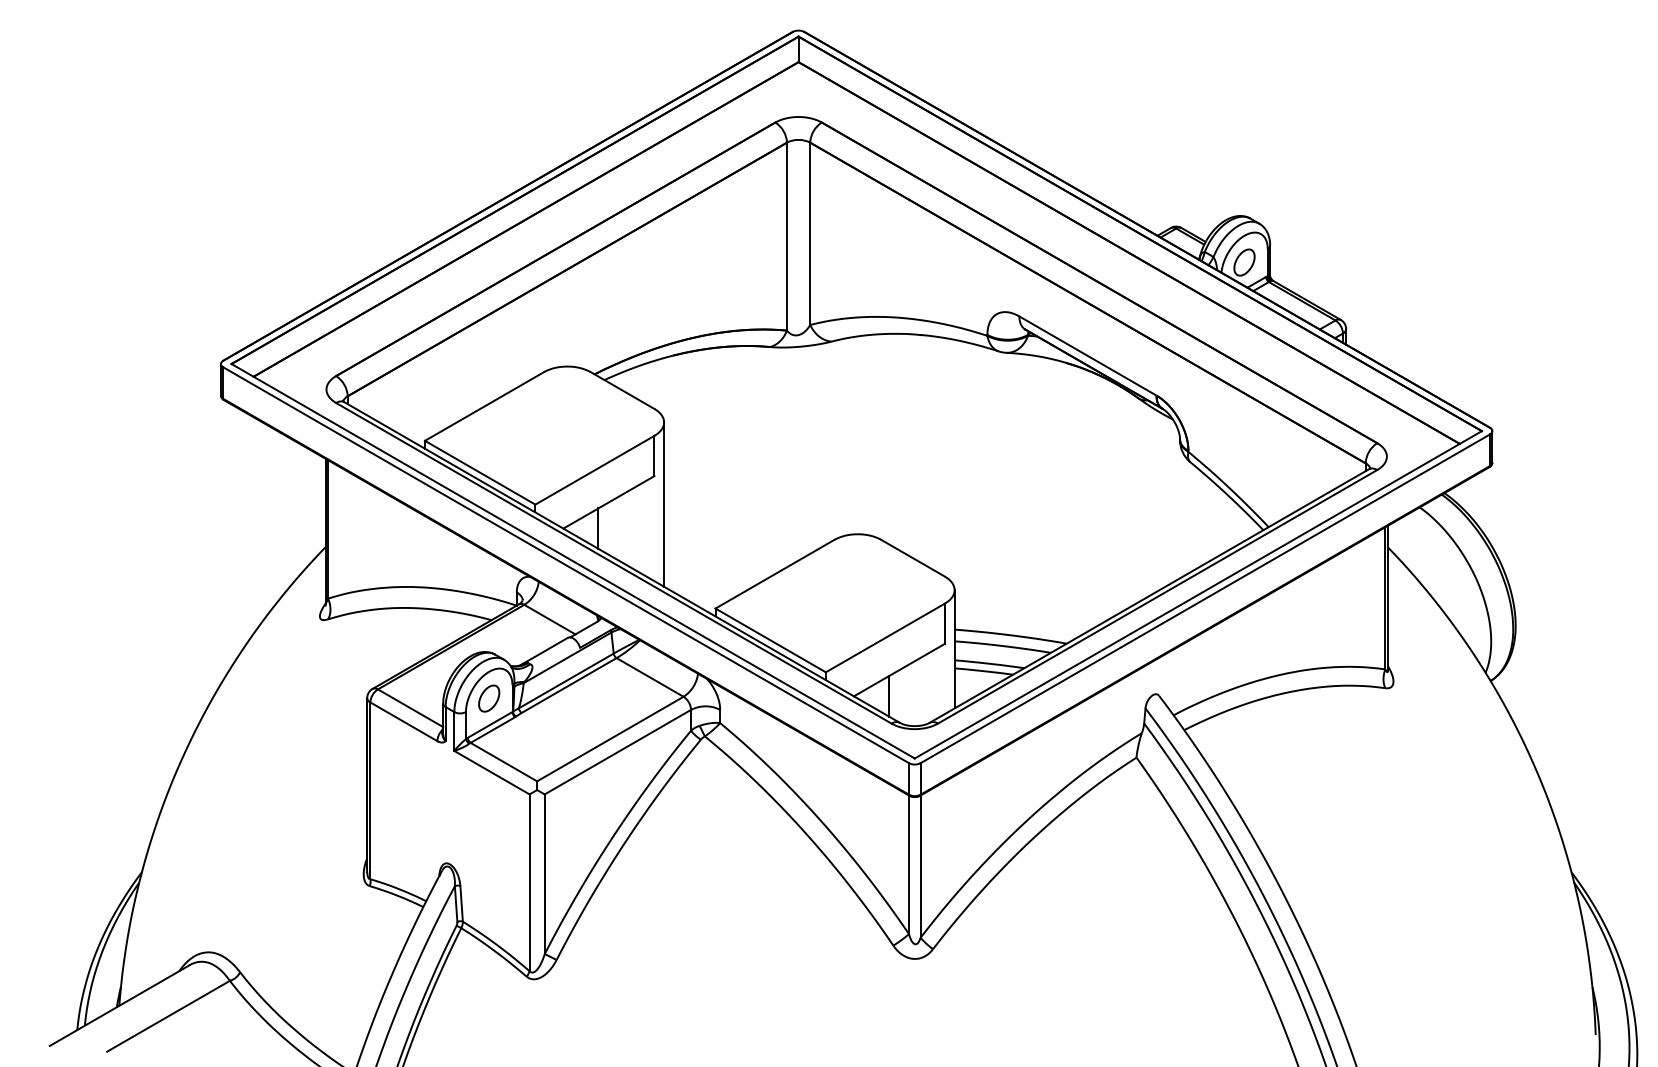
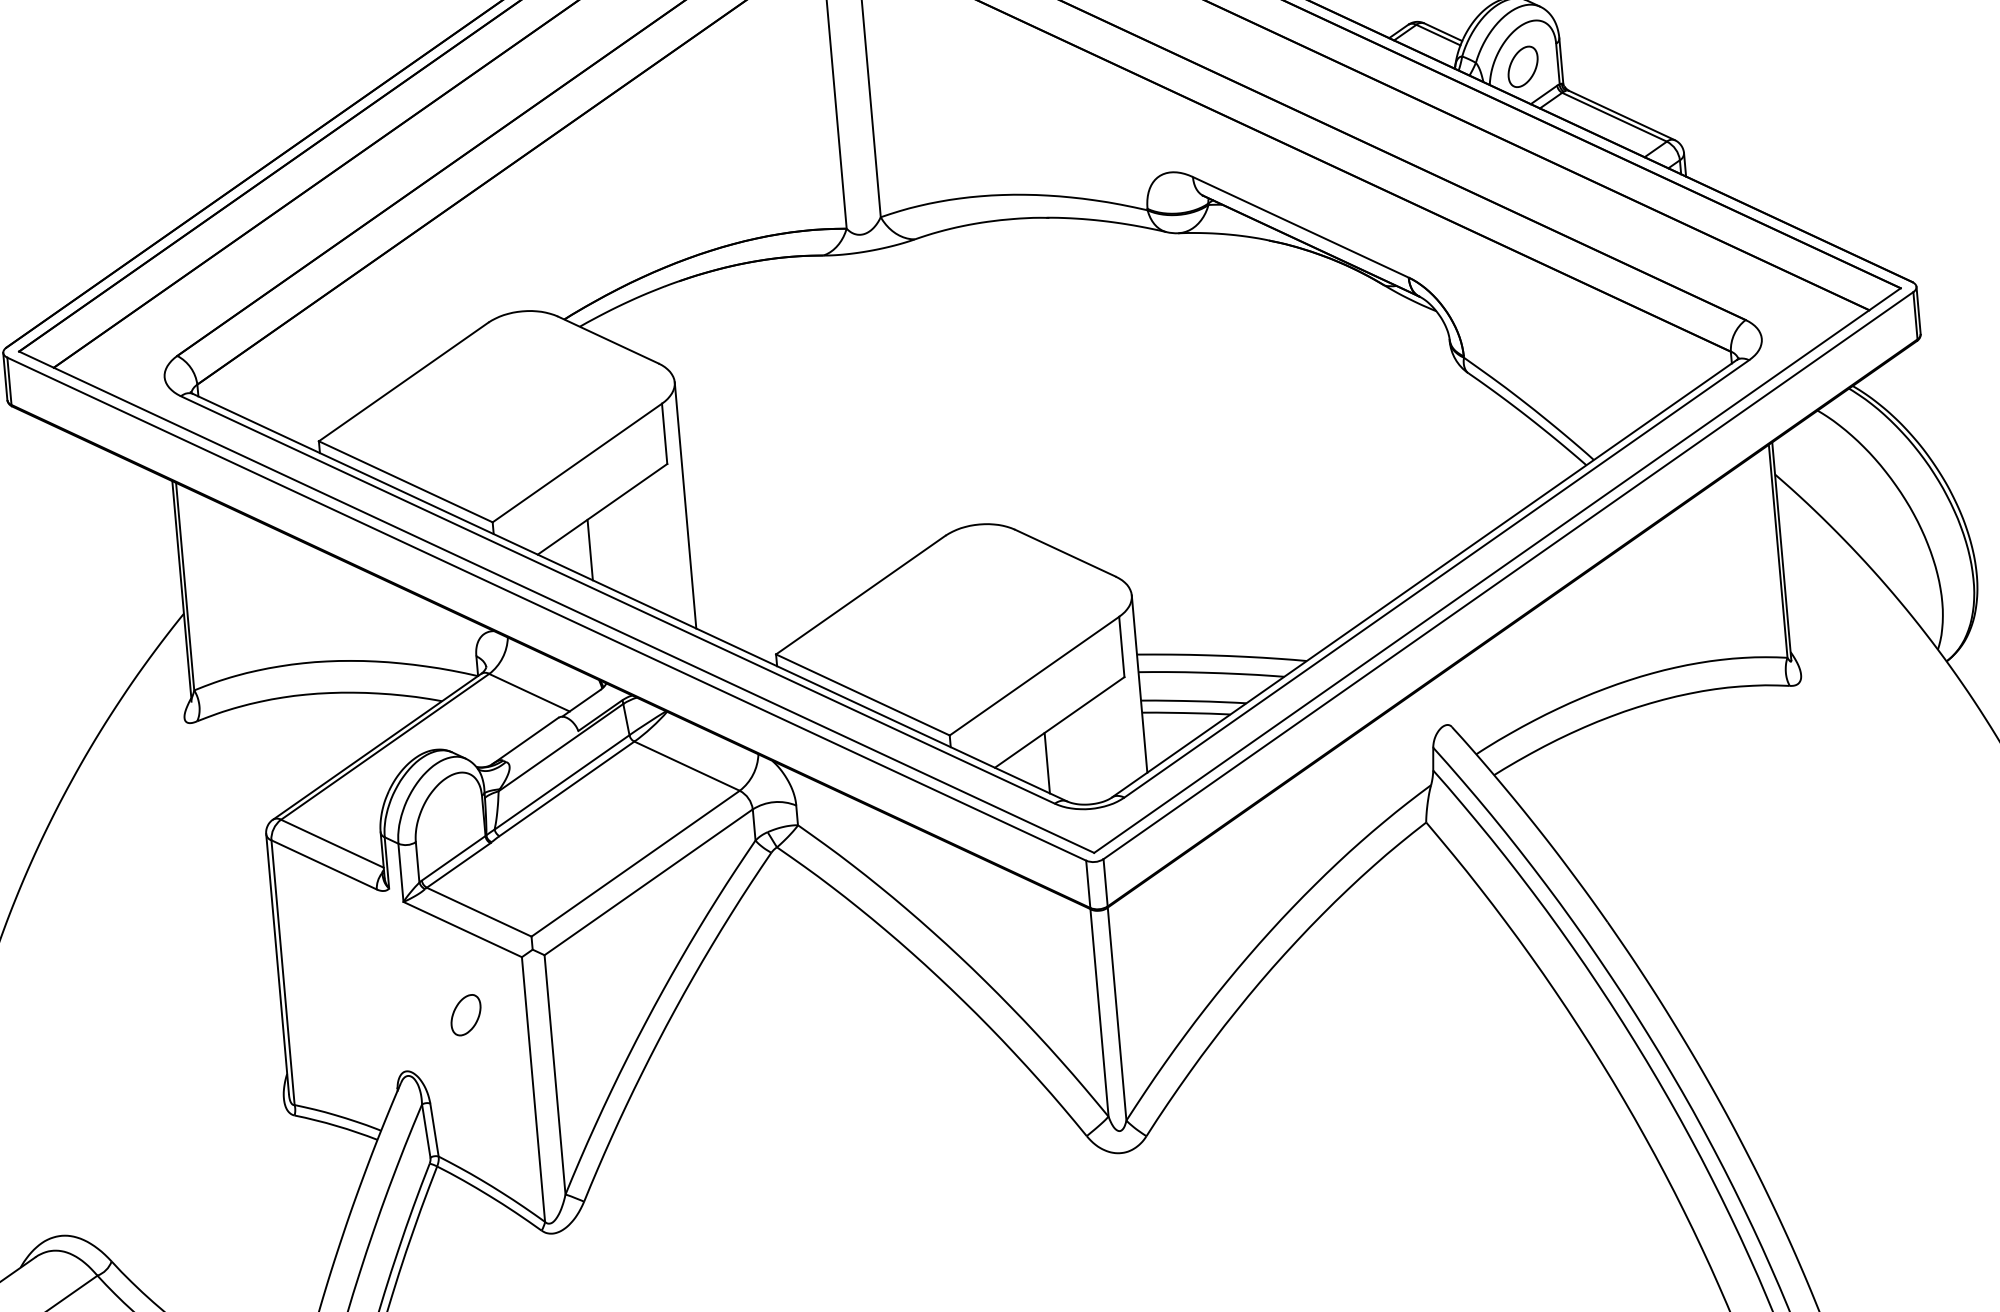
part: (489, 698) -> (466, 1014), moved

